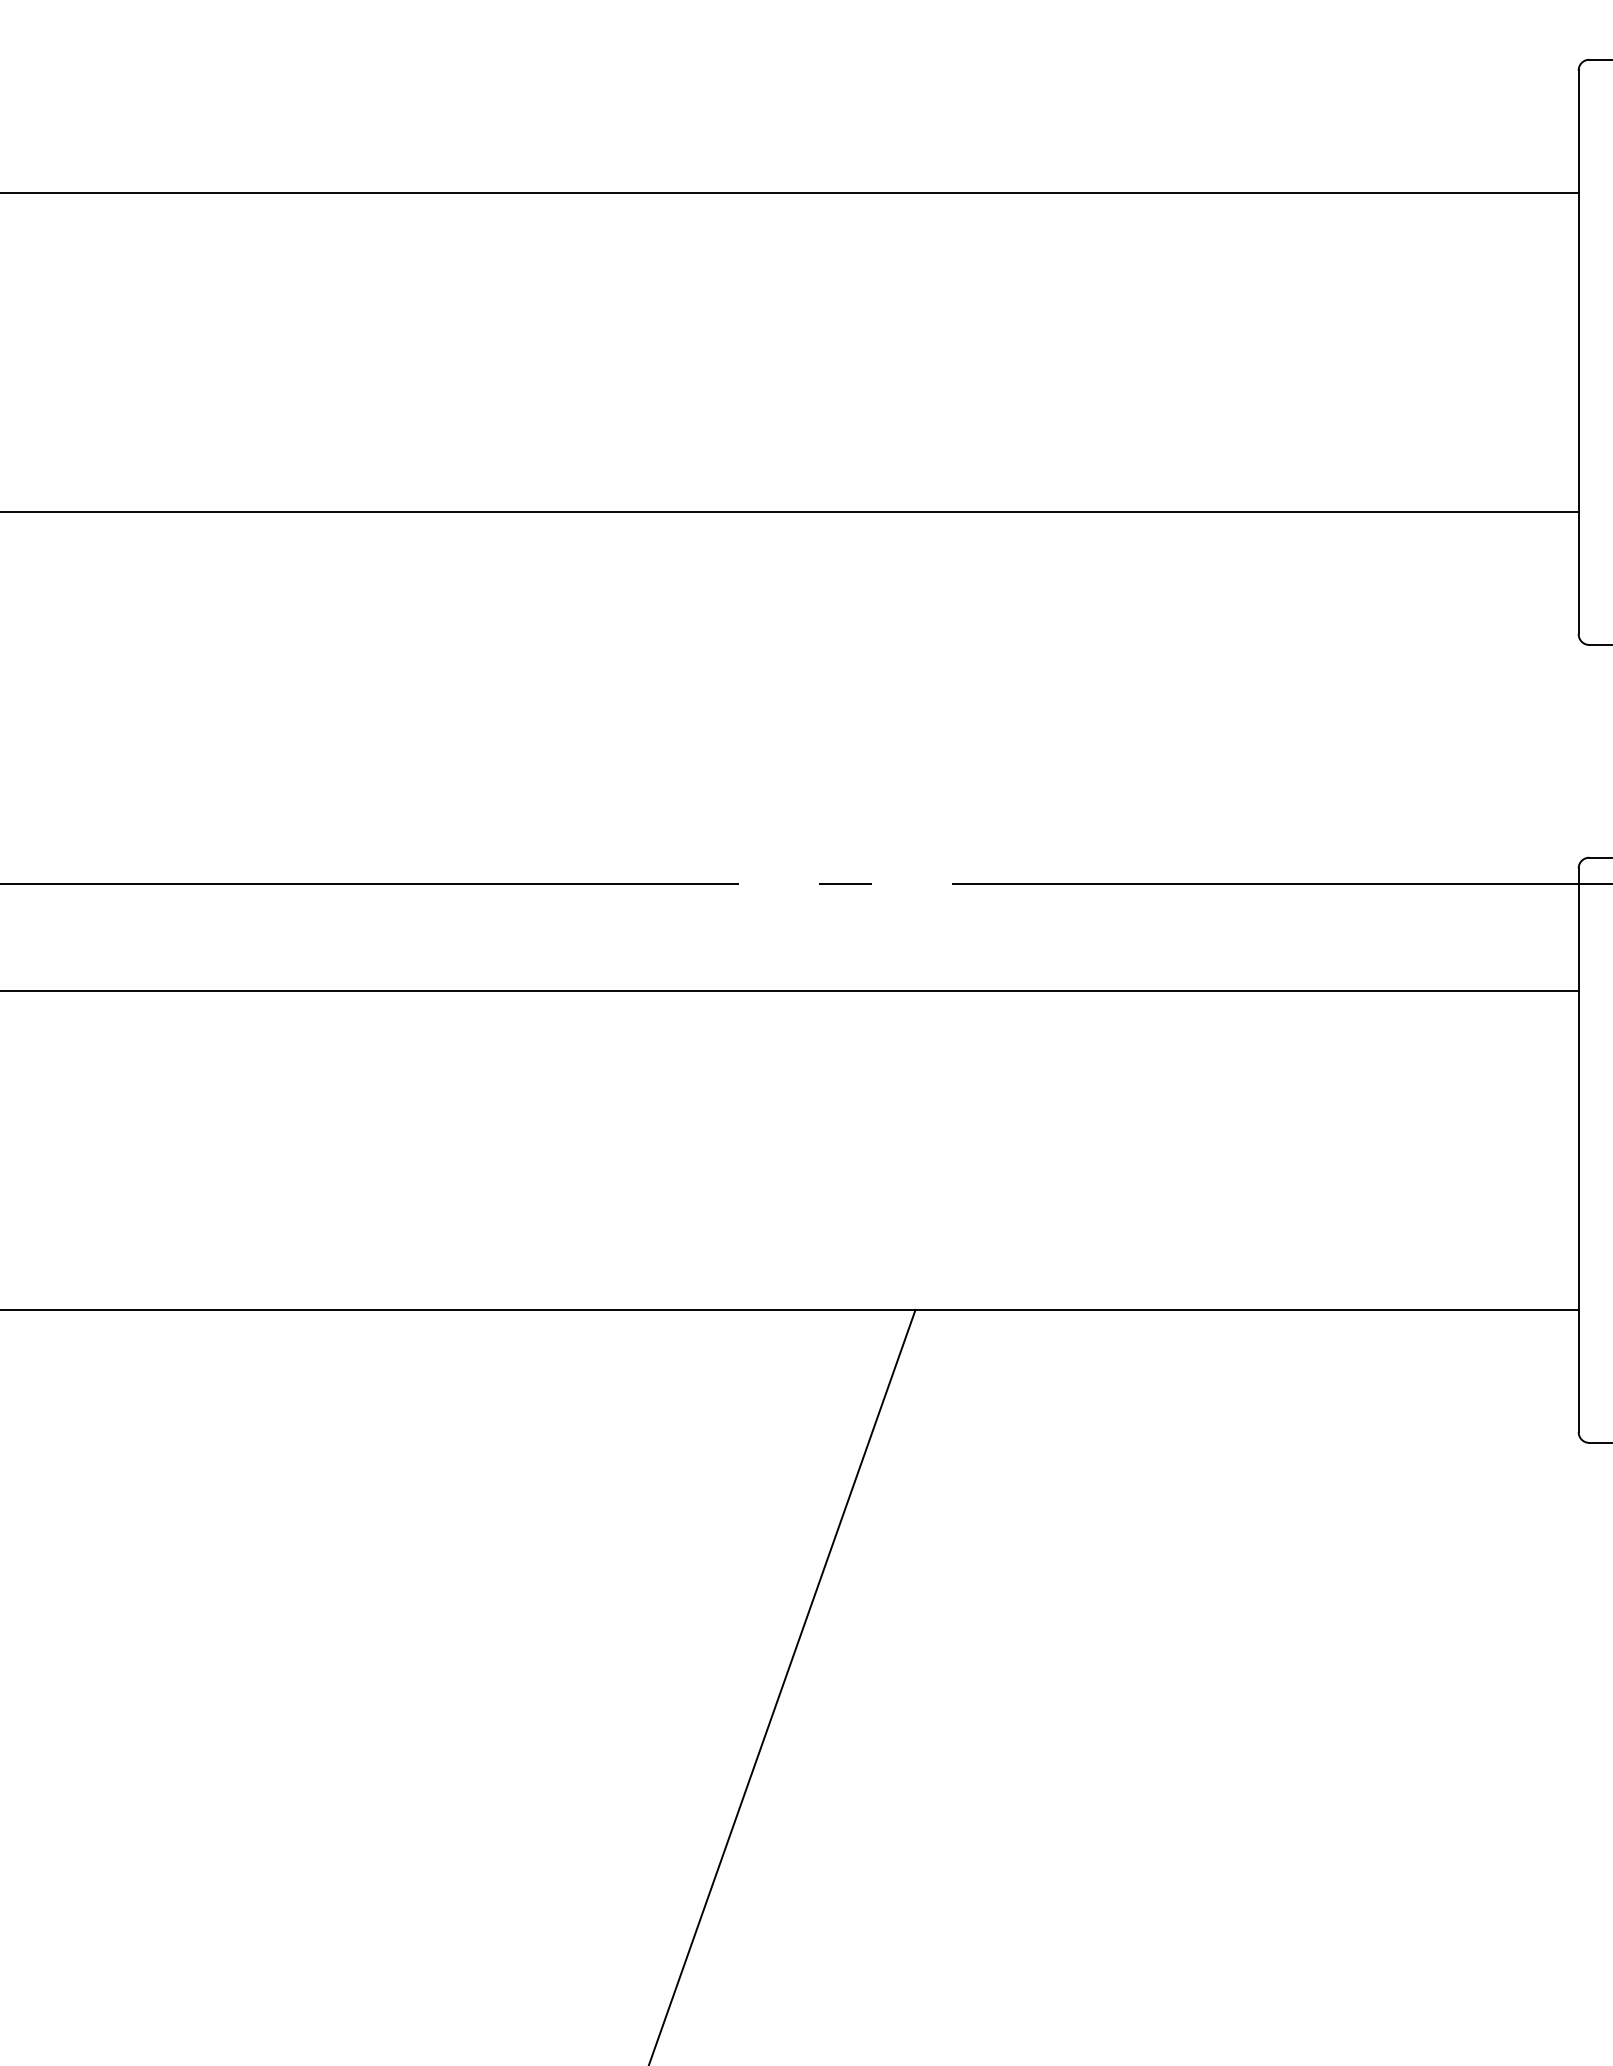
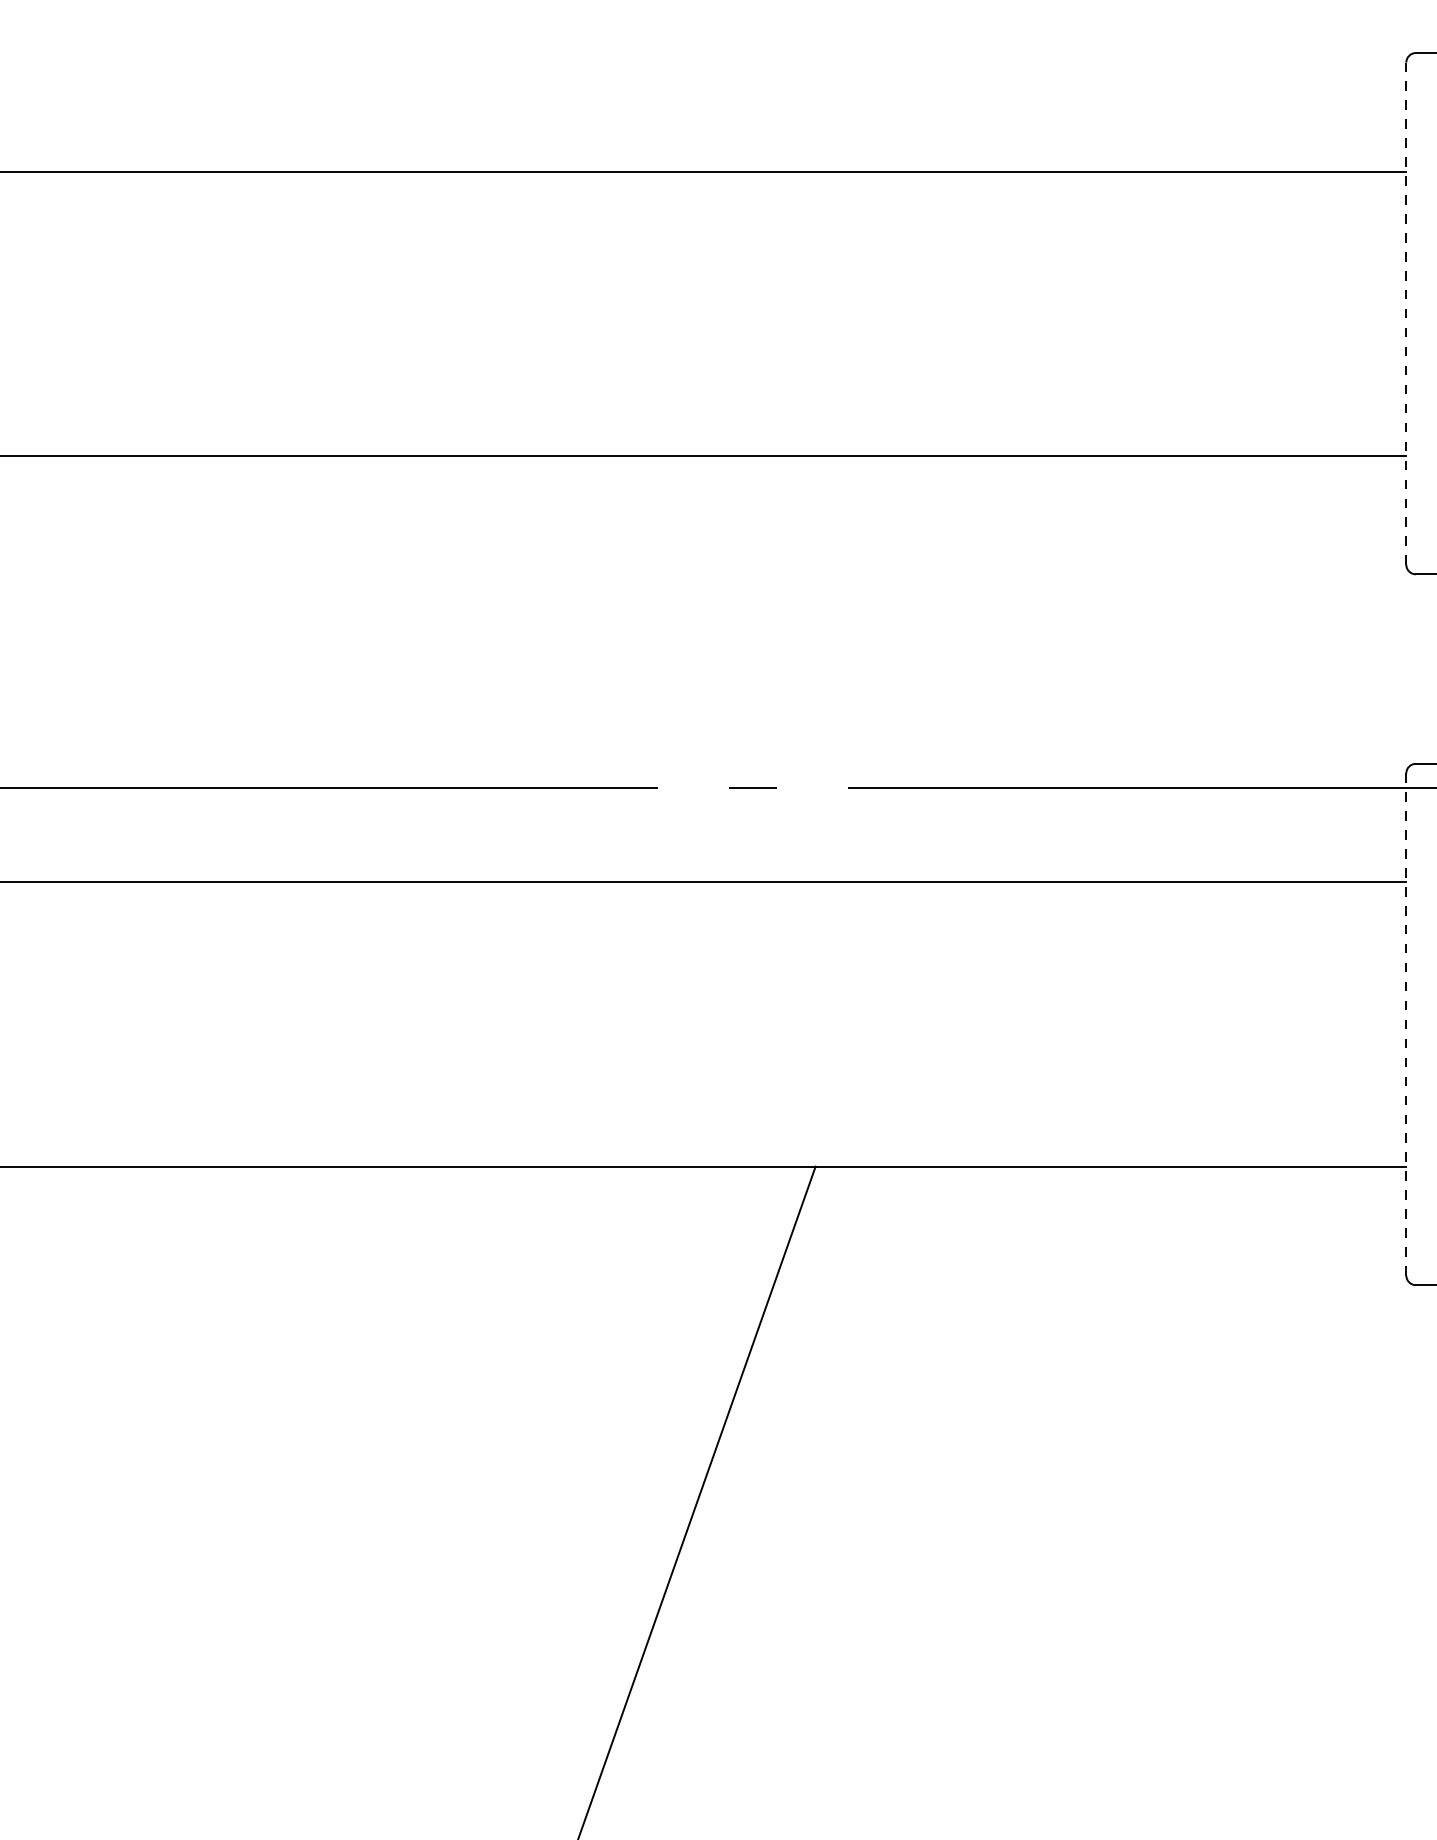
line: (1578, 352) -> (1406, 313), solid -> dashed
line: (1578, 1150) -> (1406, 1024), solid -> dashed

